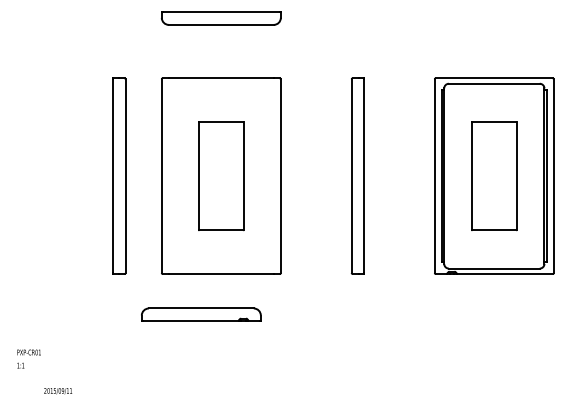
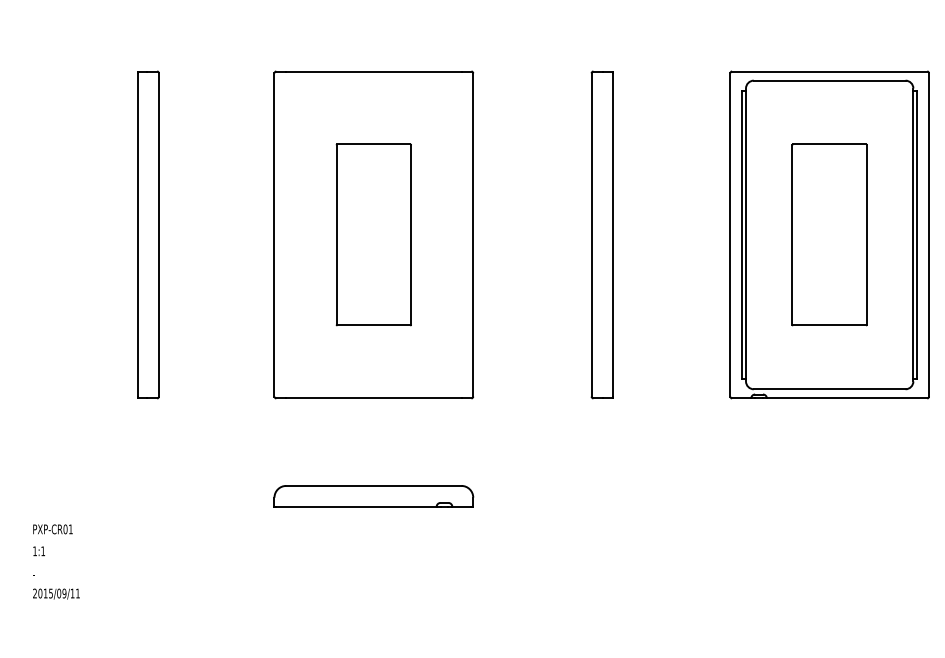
part: (119, 175) -> (148, 233), moved
part: (201, 314) -> (374, 495), moved
text: (58, 391) -> (56, 594), moved

